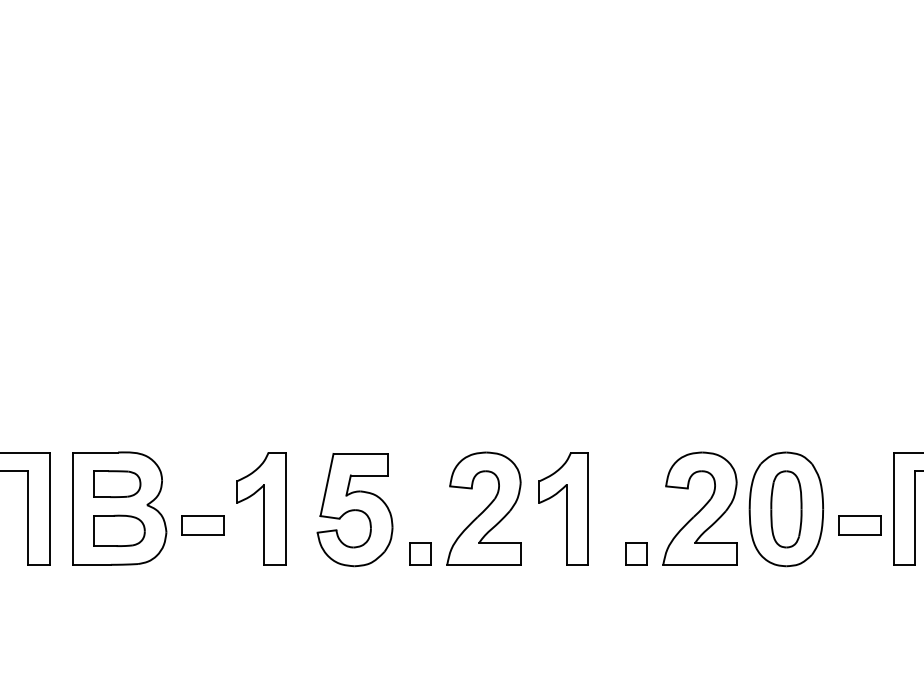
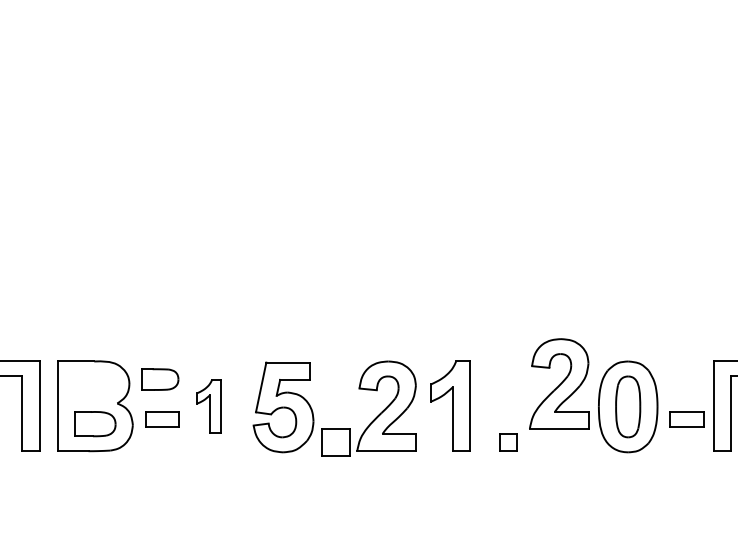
part: (117, 484) -> (160, 379), moved
part: (261, 508) -> (208, 406), size x0.6
part: (699, 508) -> (558, 383), moved
part: (420, 553) -> (335, 442), size x1.6

